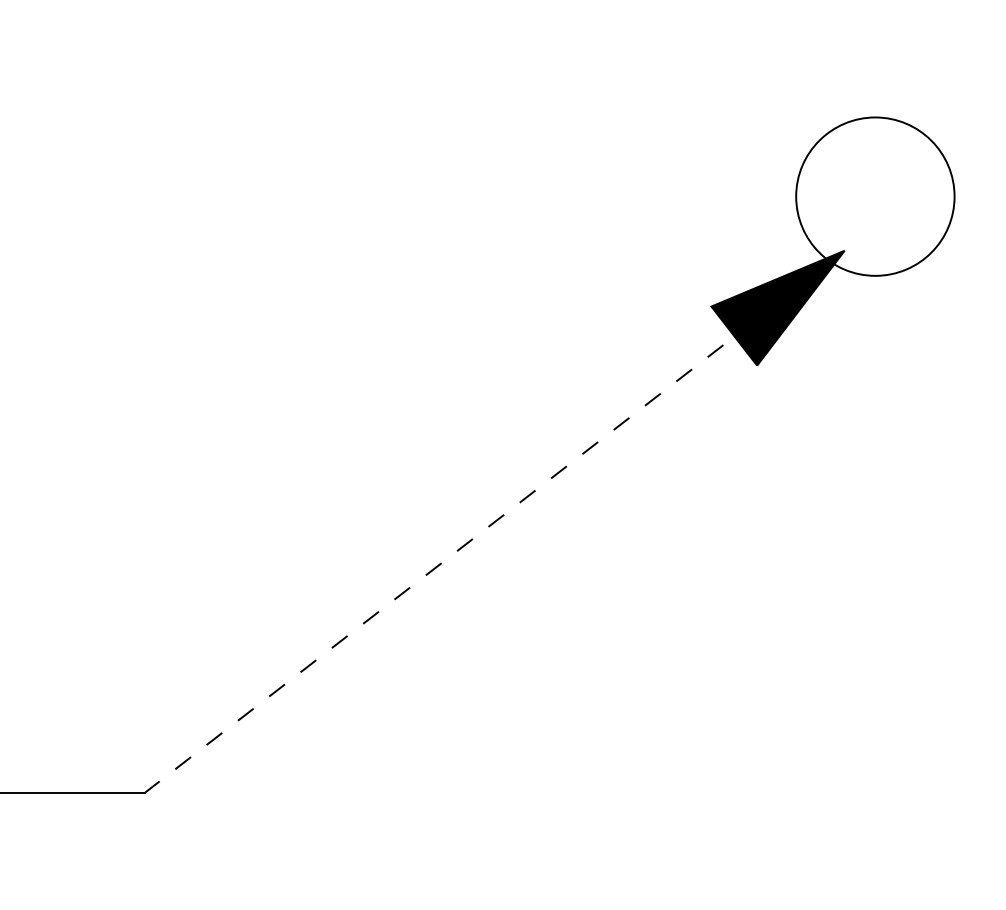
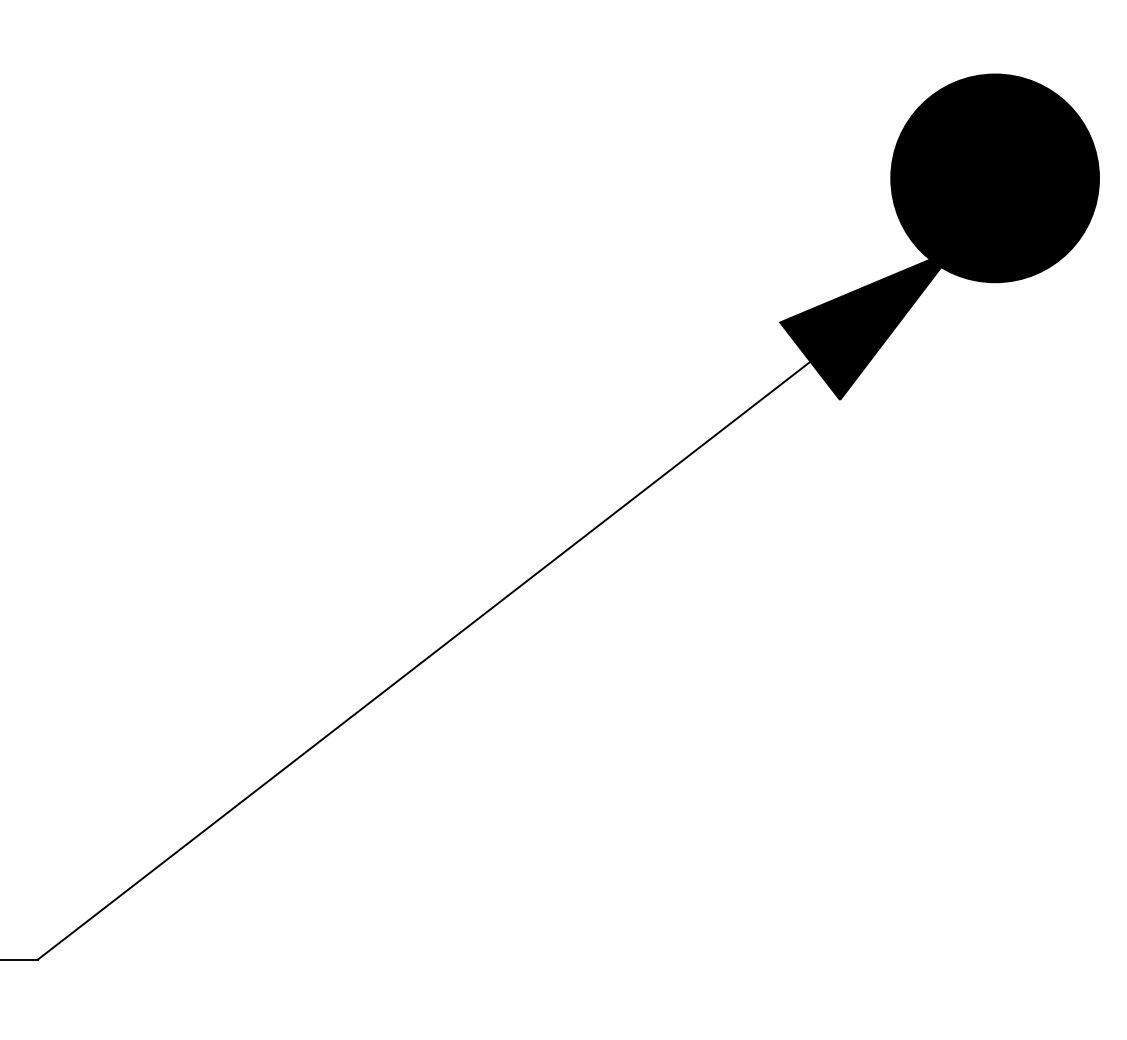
fill: (875, 196) -> (995, 178), added
line: (449, 557) -> (436, 651), dashed -> solid

